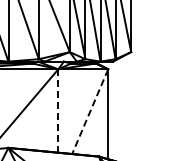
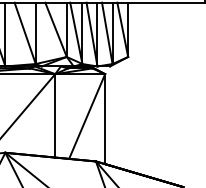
line: (58, 110) -> (55, 115), dashed -> solid
line: (89, 112) -> (86, 117), dashed -> solid

